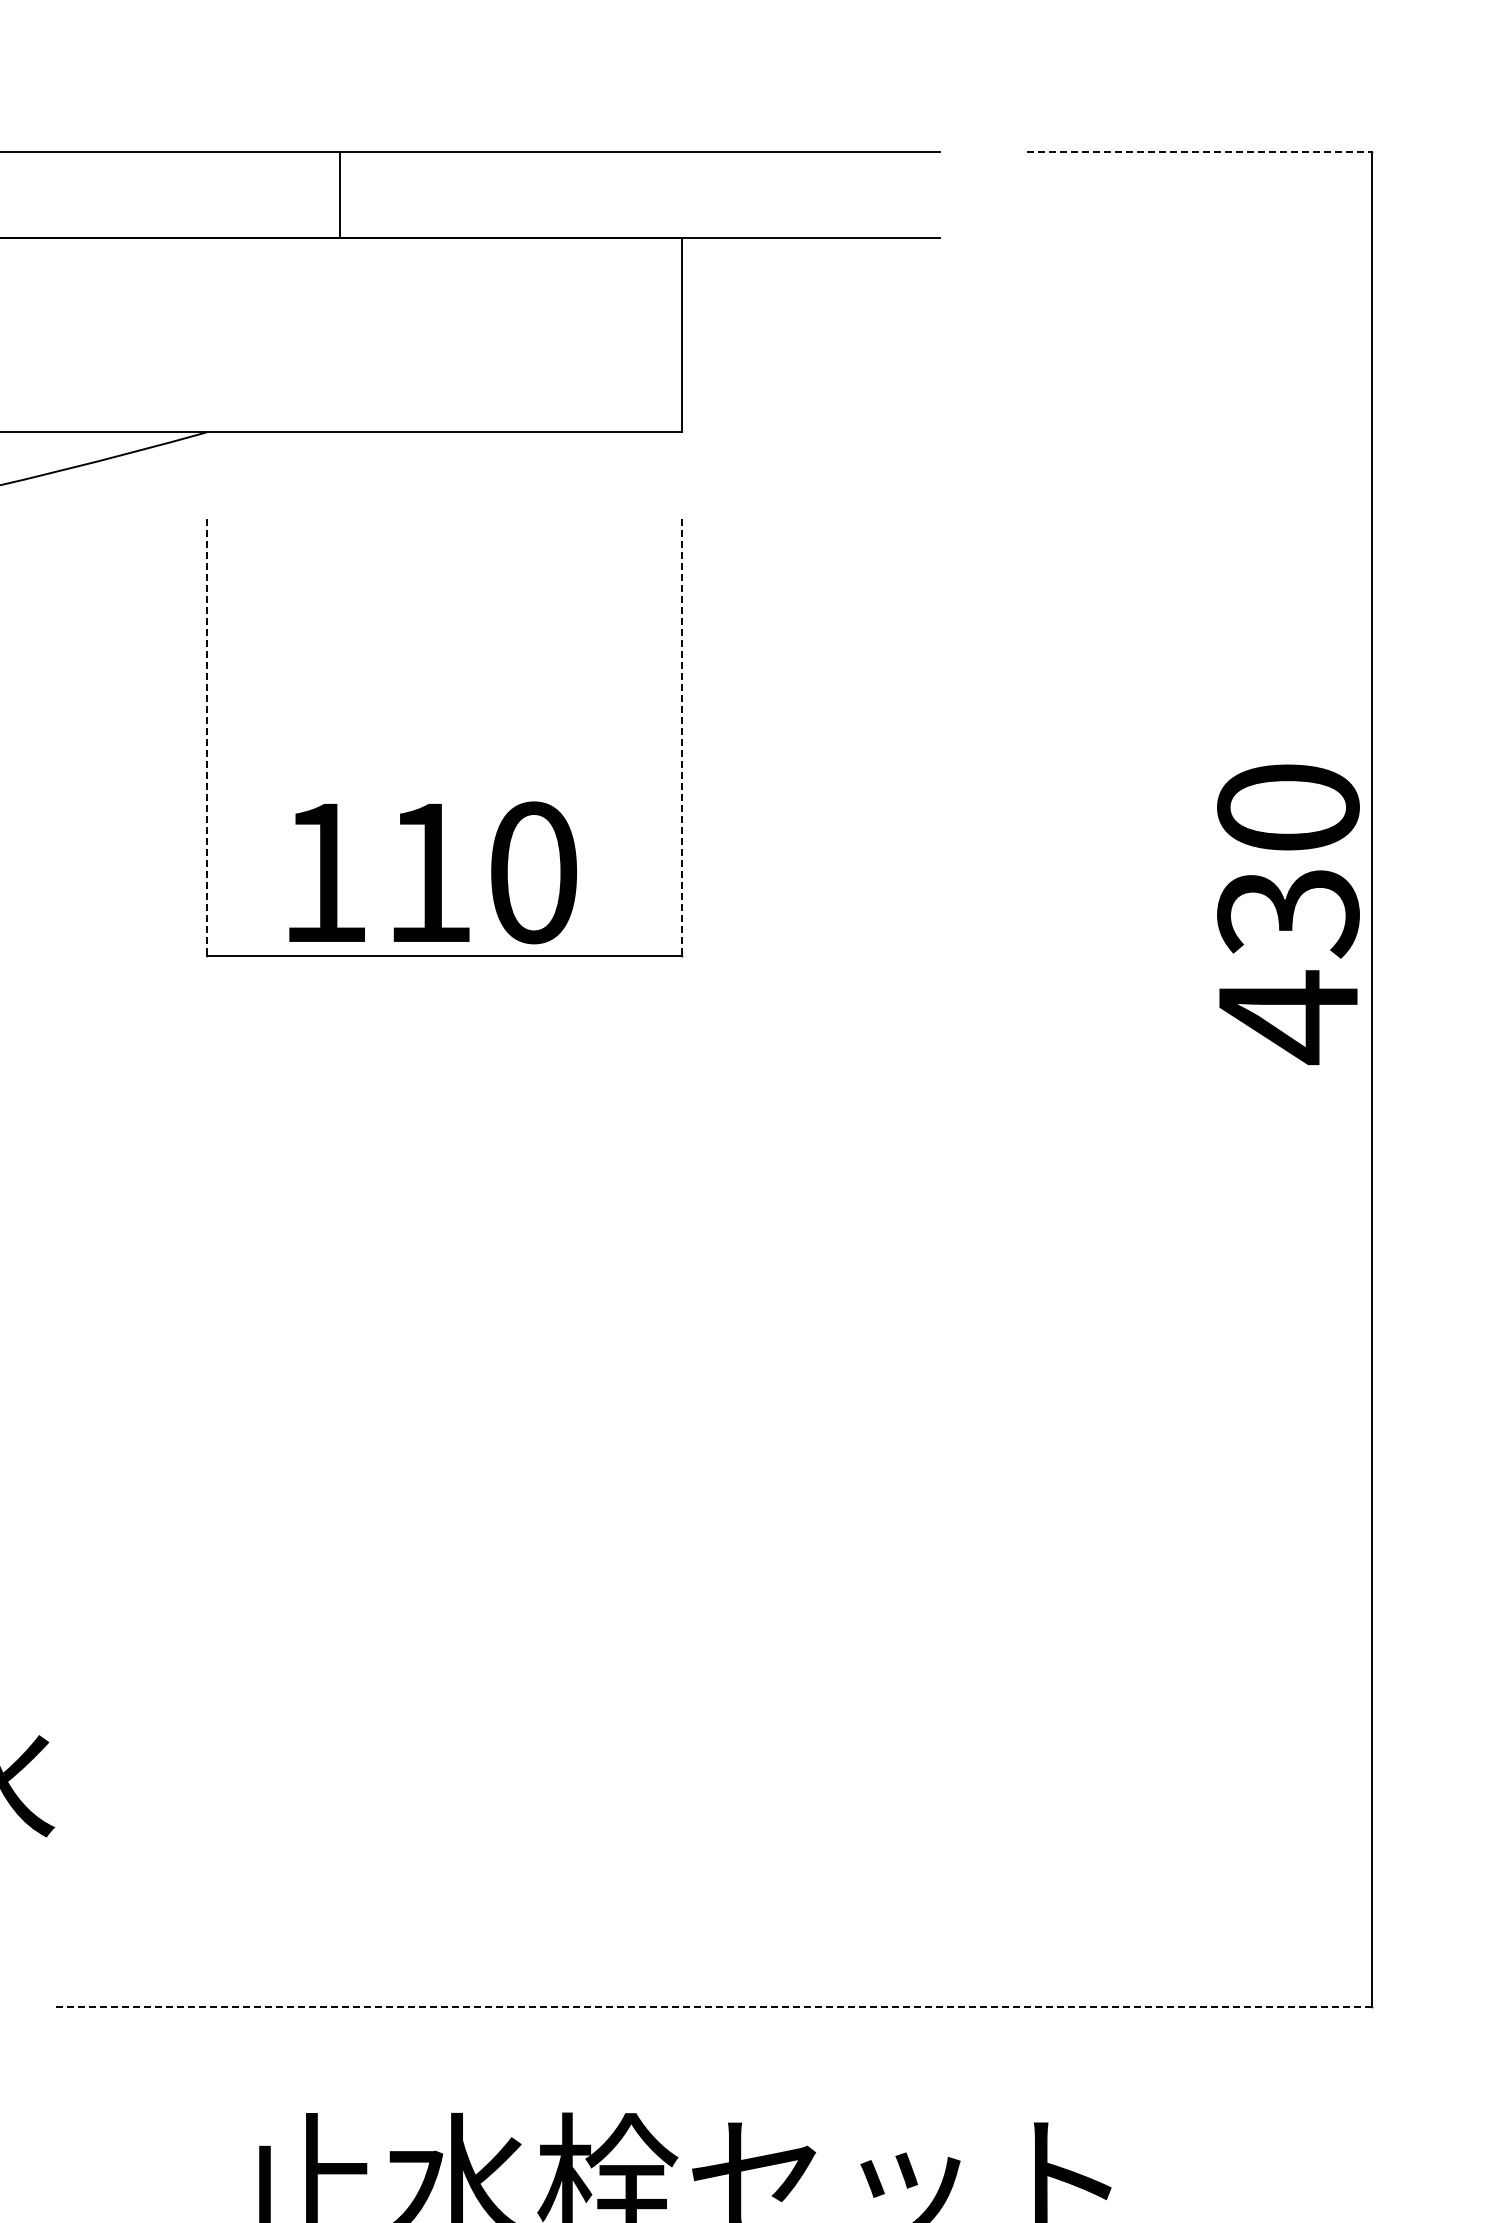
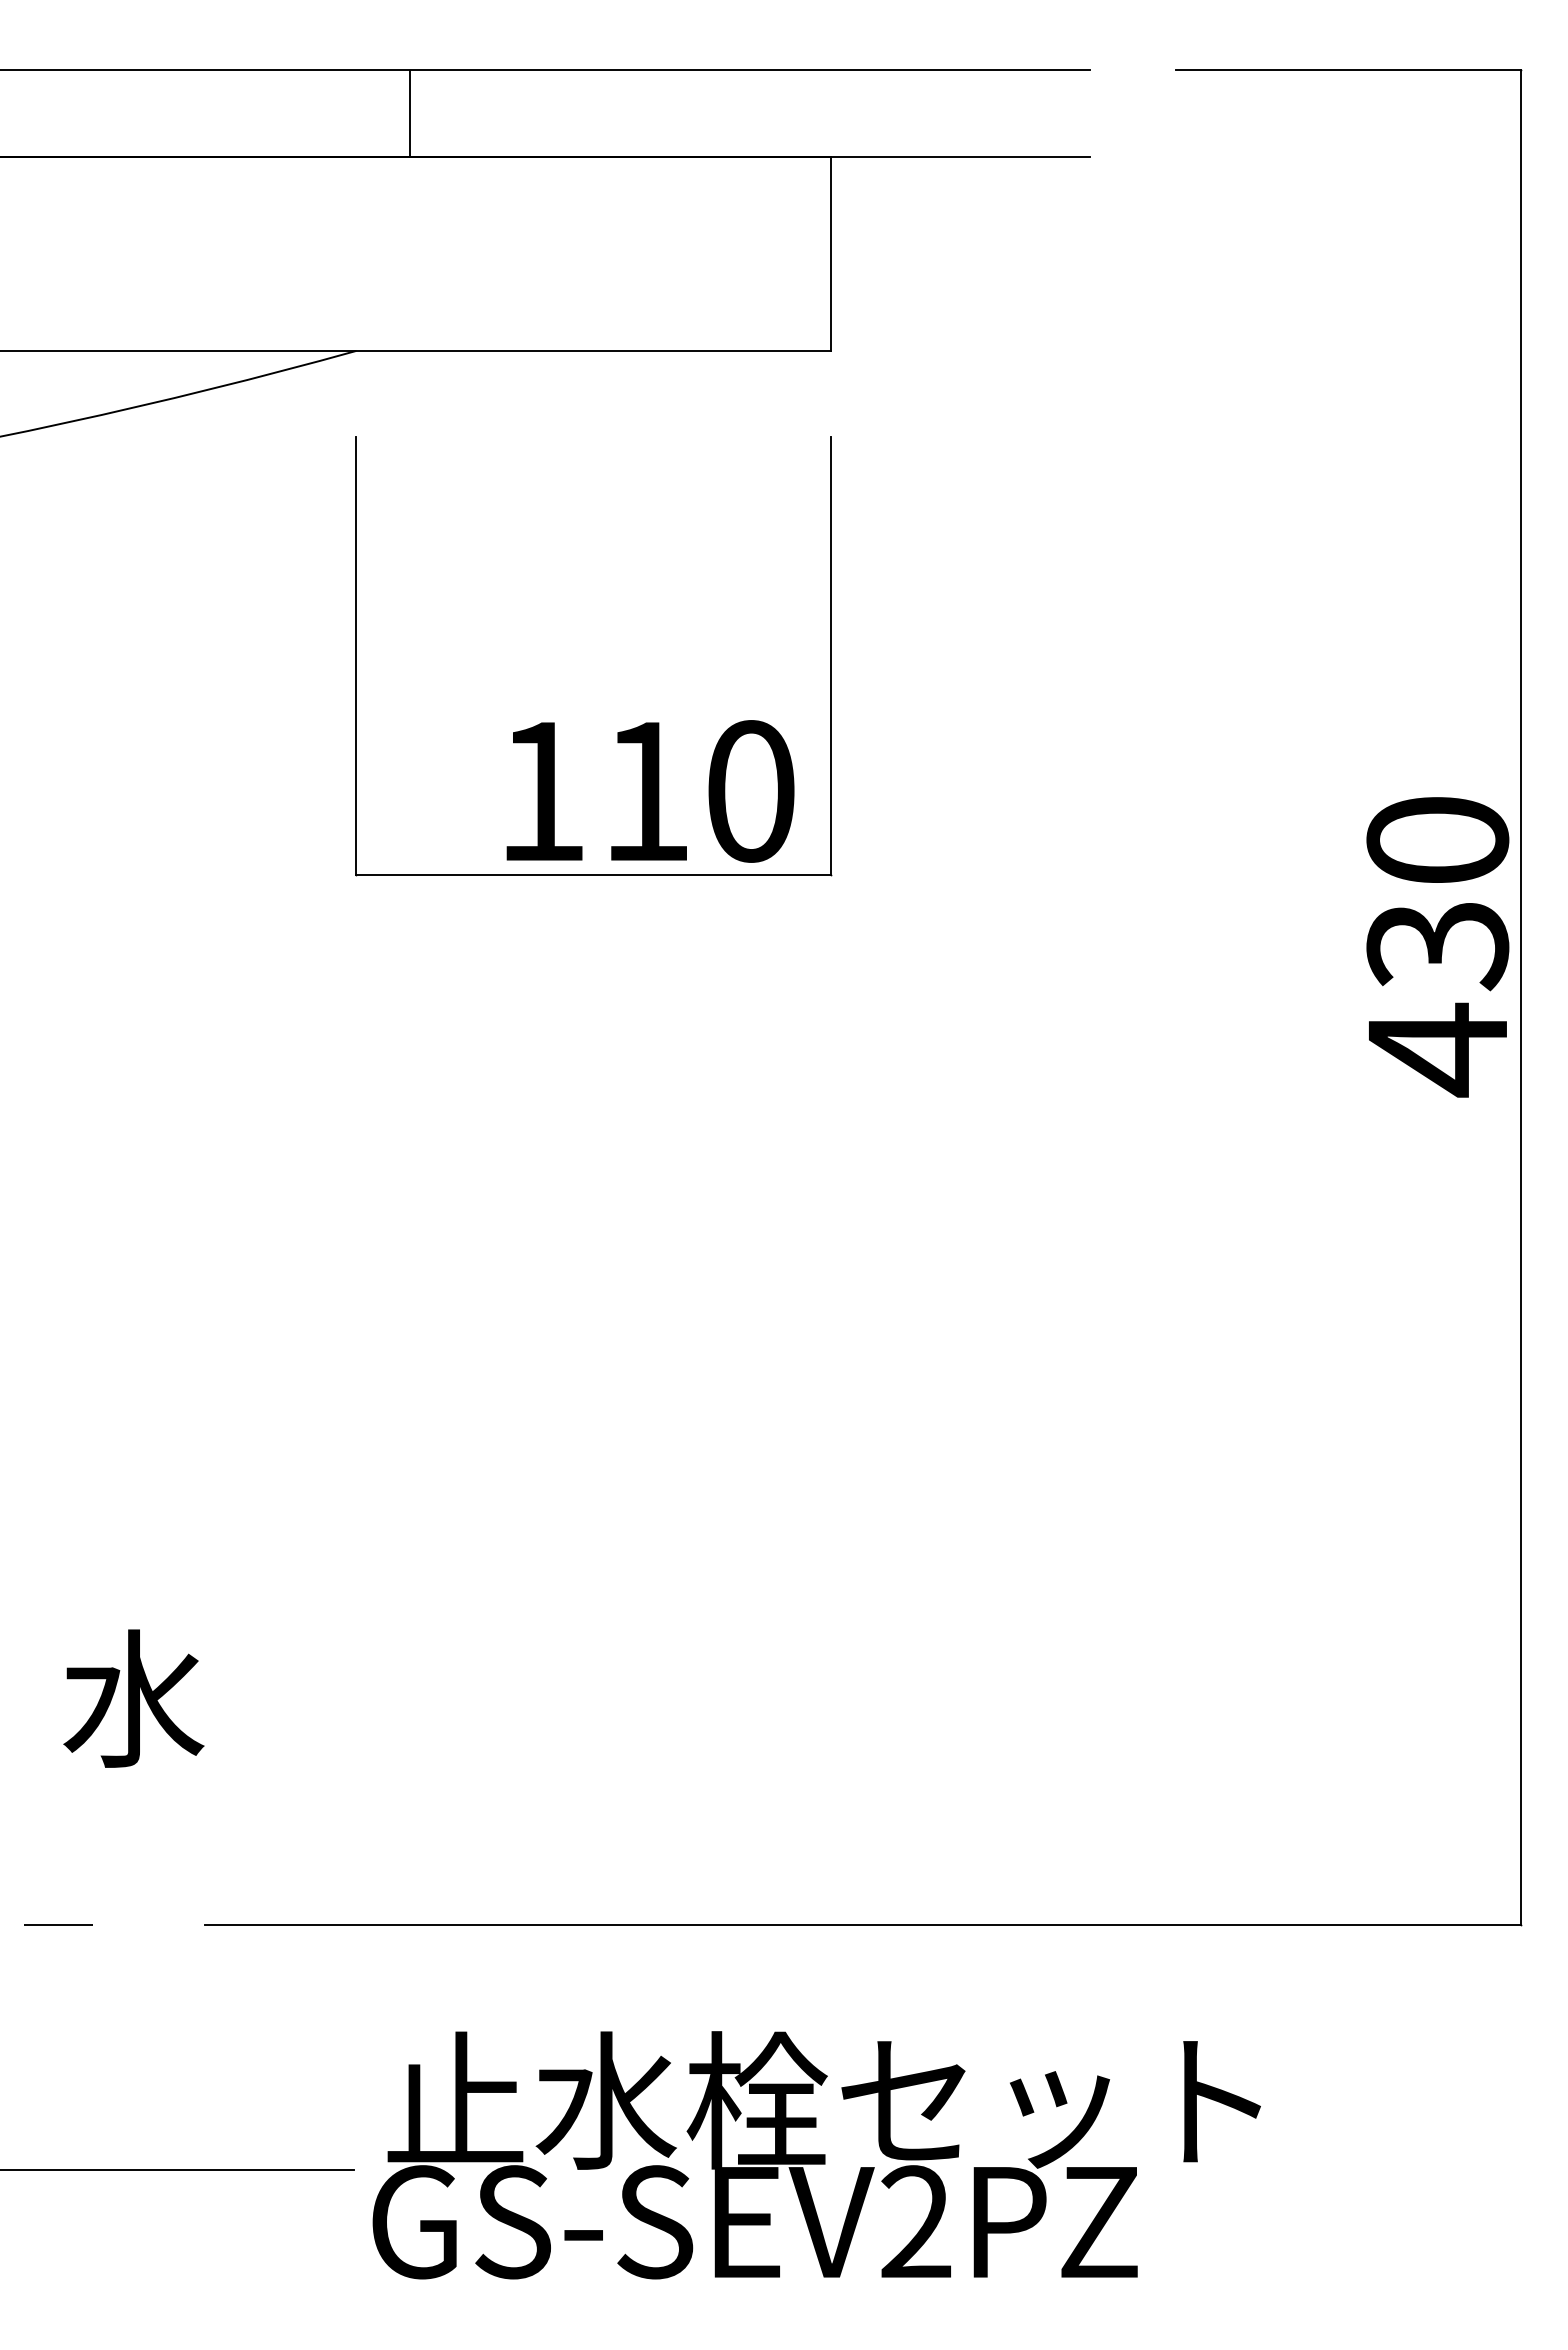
line: (1199, 151) -> (1348, 70), dashed -> solid
line: (340, 194) -> (410, 113), moved
line: (207, 736) -> (356, 655), dashed -> solid
line: (681, 736) -> (830, 655), dashed -> solid
text: (433, 872) -> (650, 791), moved
text: (1288, 914) -> (1437, 947), moved
line: (714, 2006) -> (863, 1925), dashed -> solid

